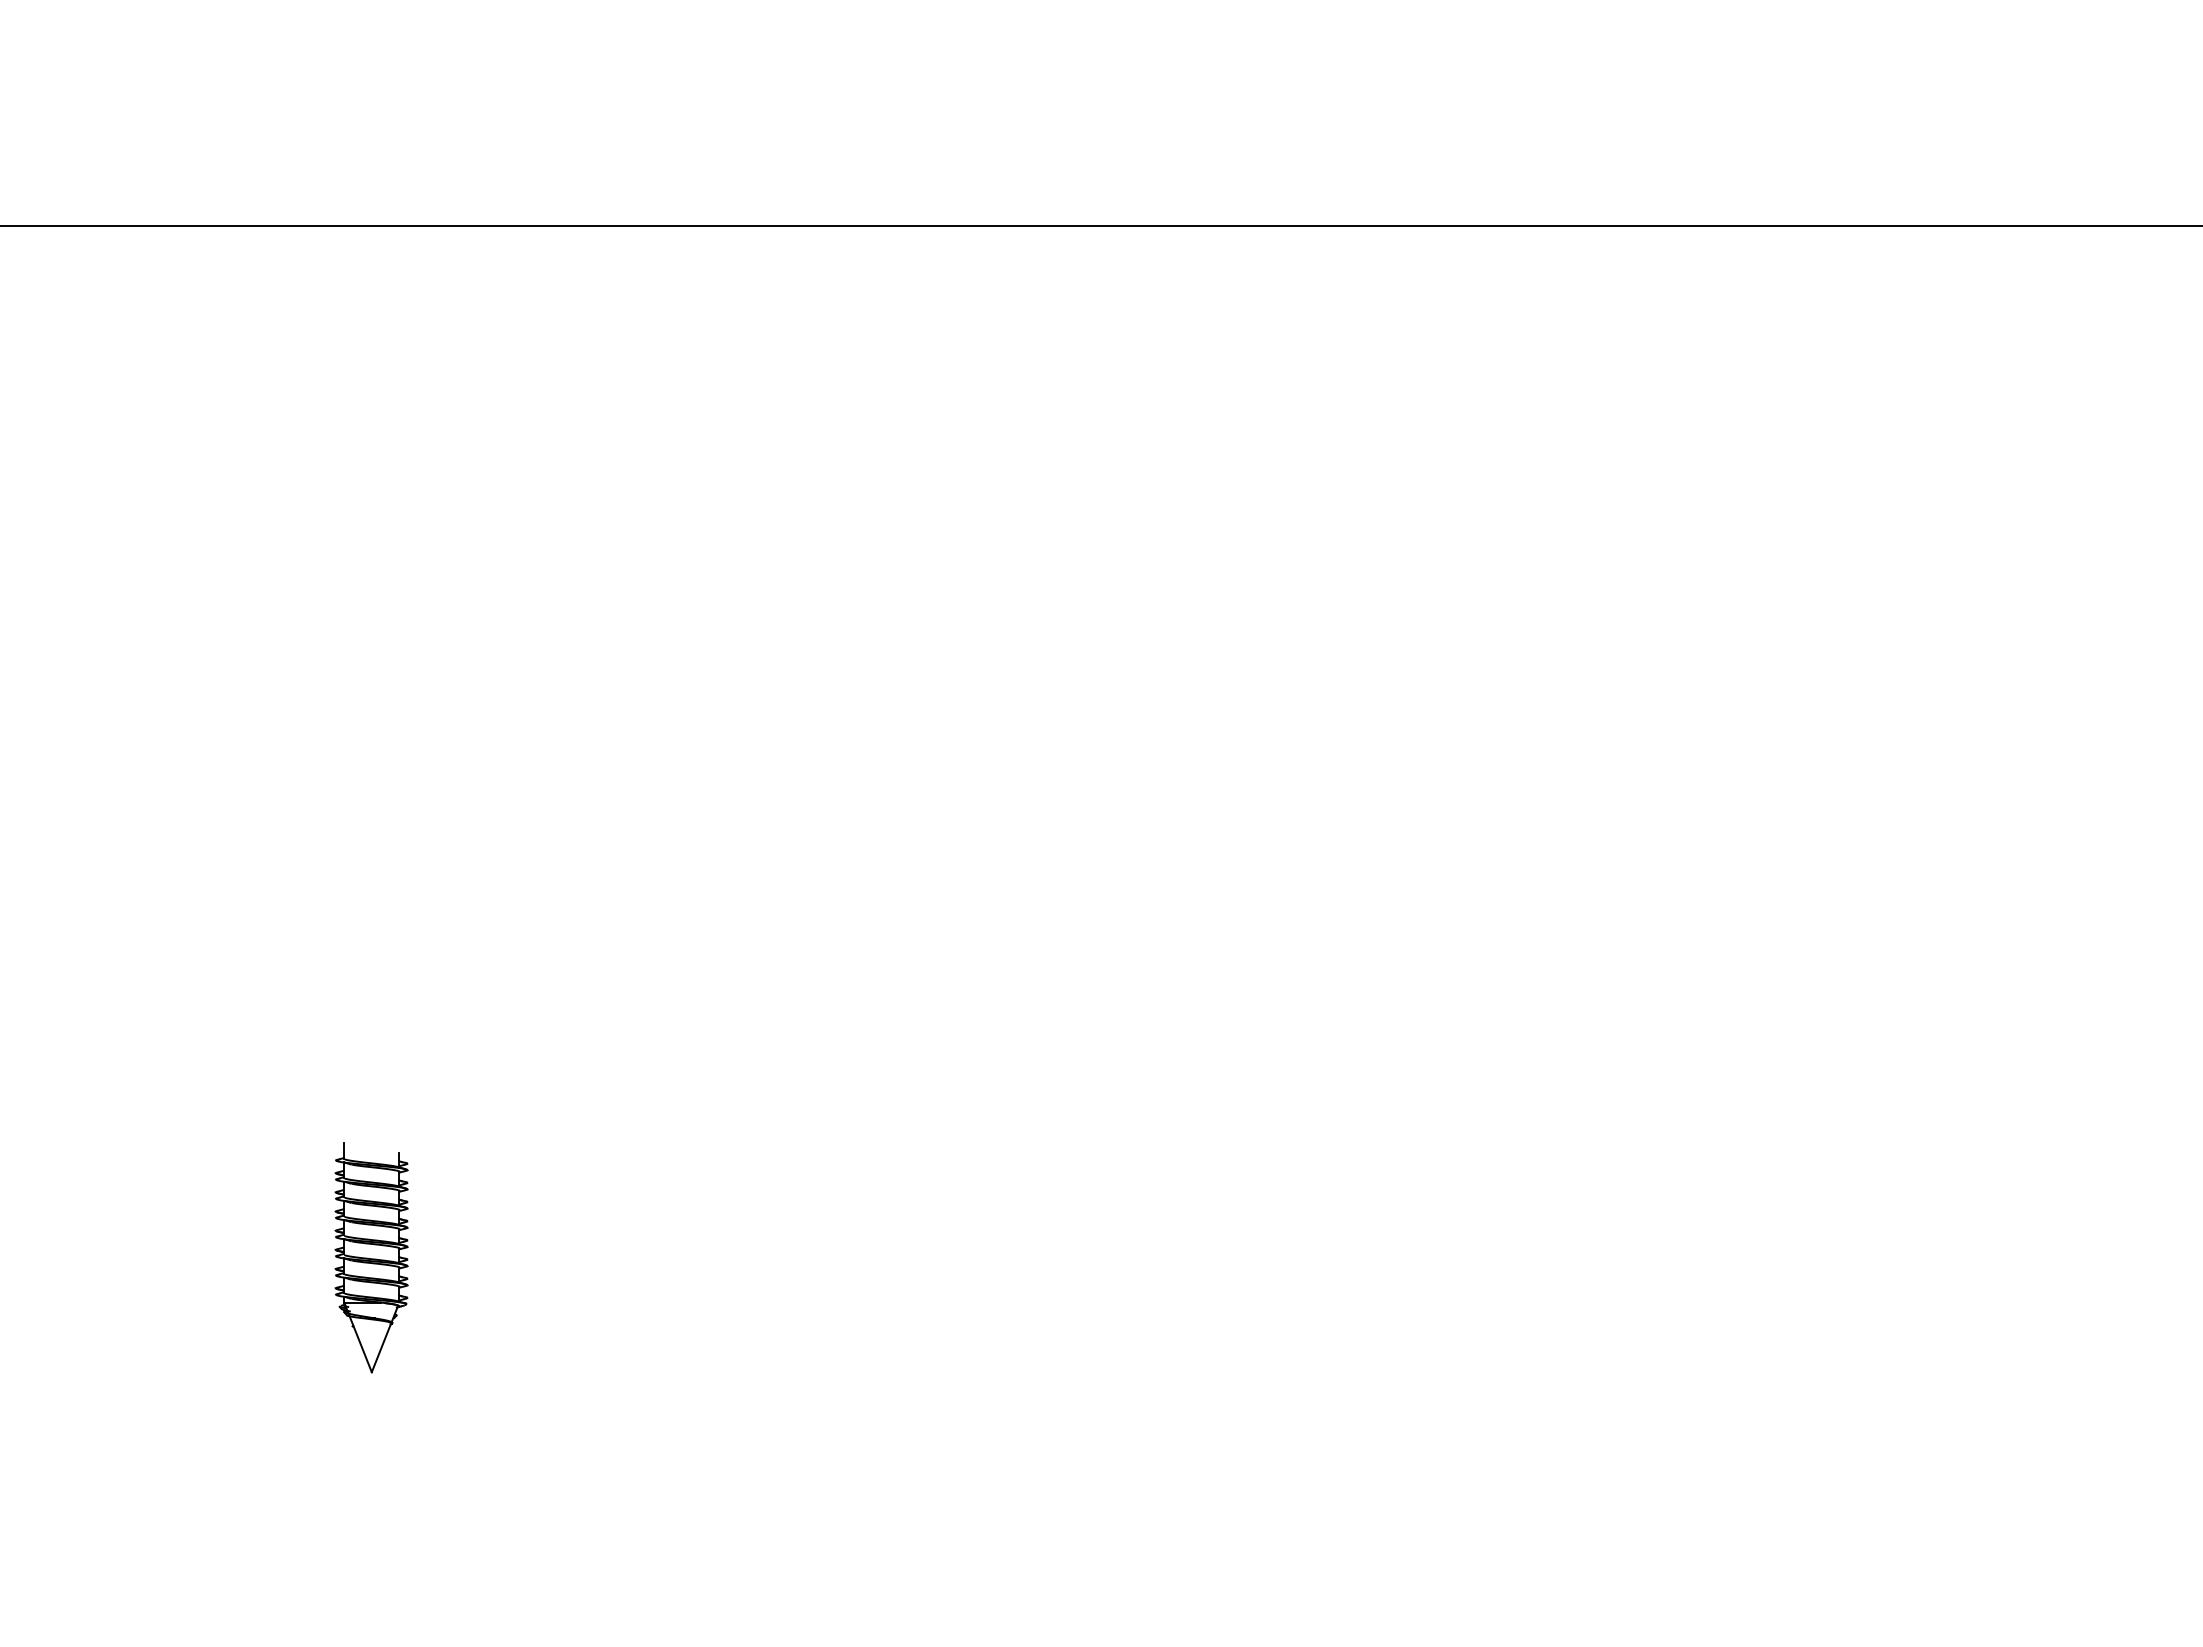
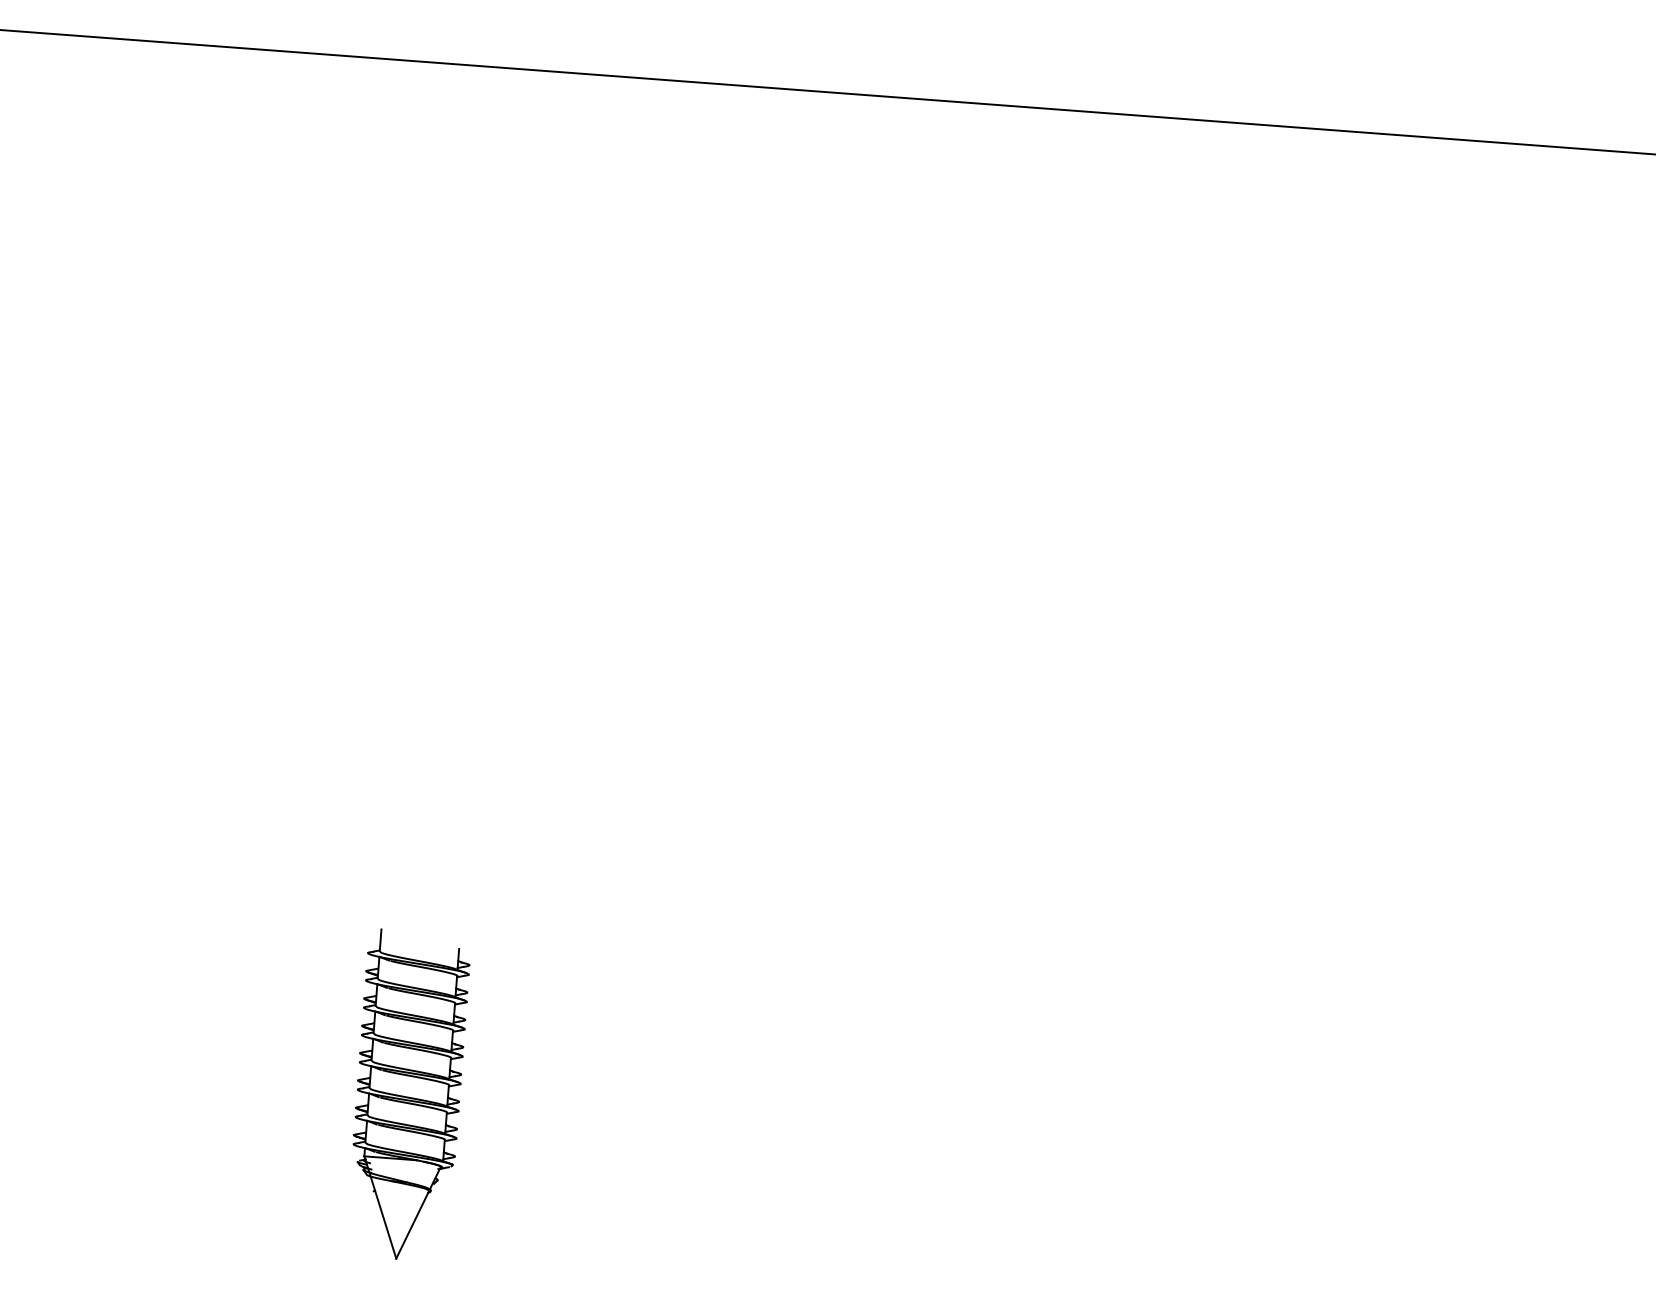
part: (371, 1257) -> (408, 1095), size x1.43

